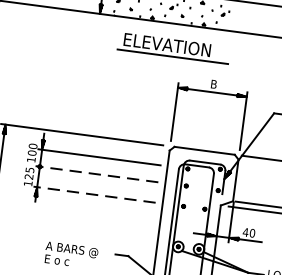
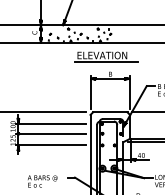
part: (174, 47) -> (106, 56), moved
line: (95, 173) -> (50, 133), dashed -> solid
line: (93, 194) -> (50, 145), dashed -> solid

